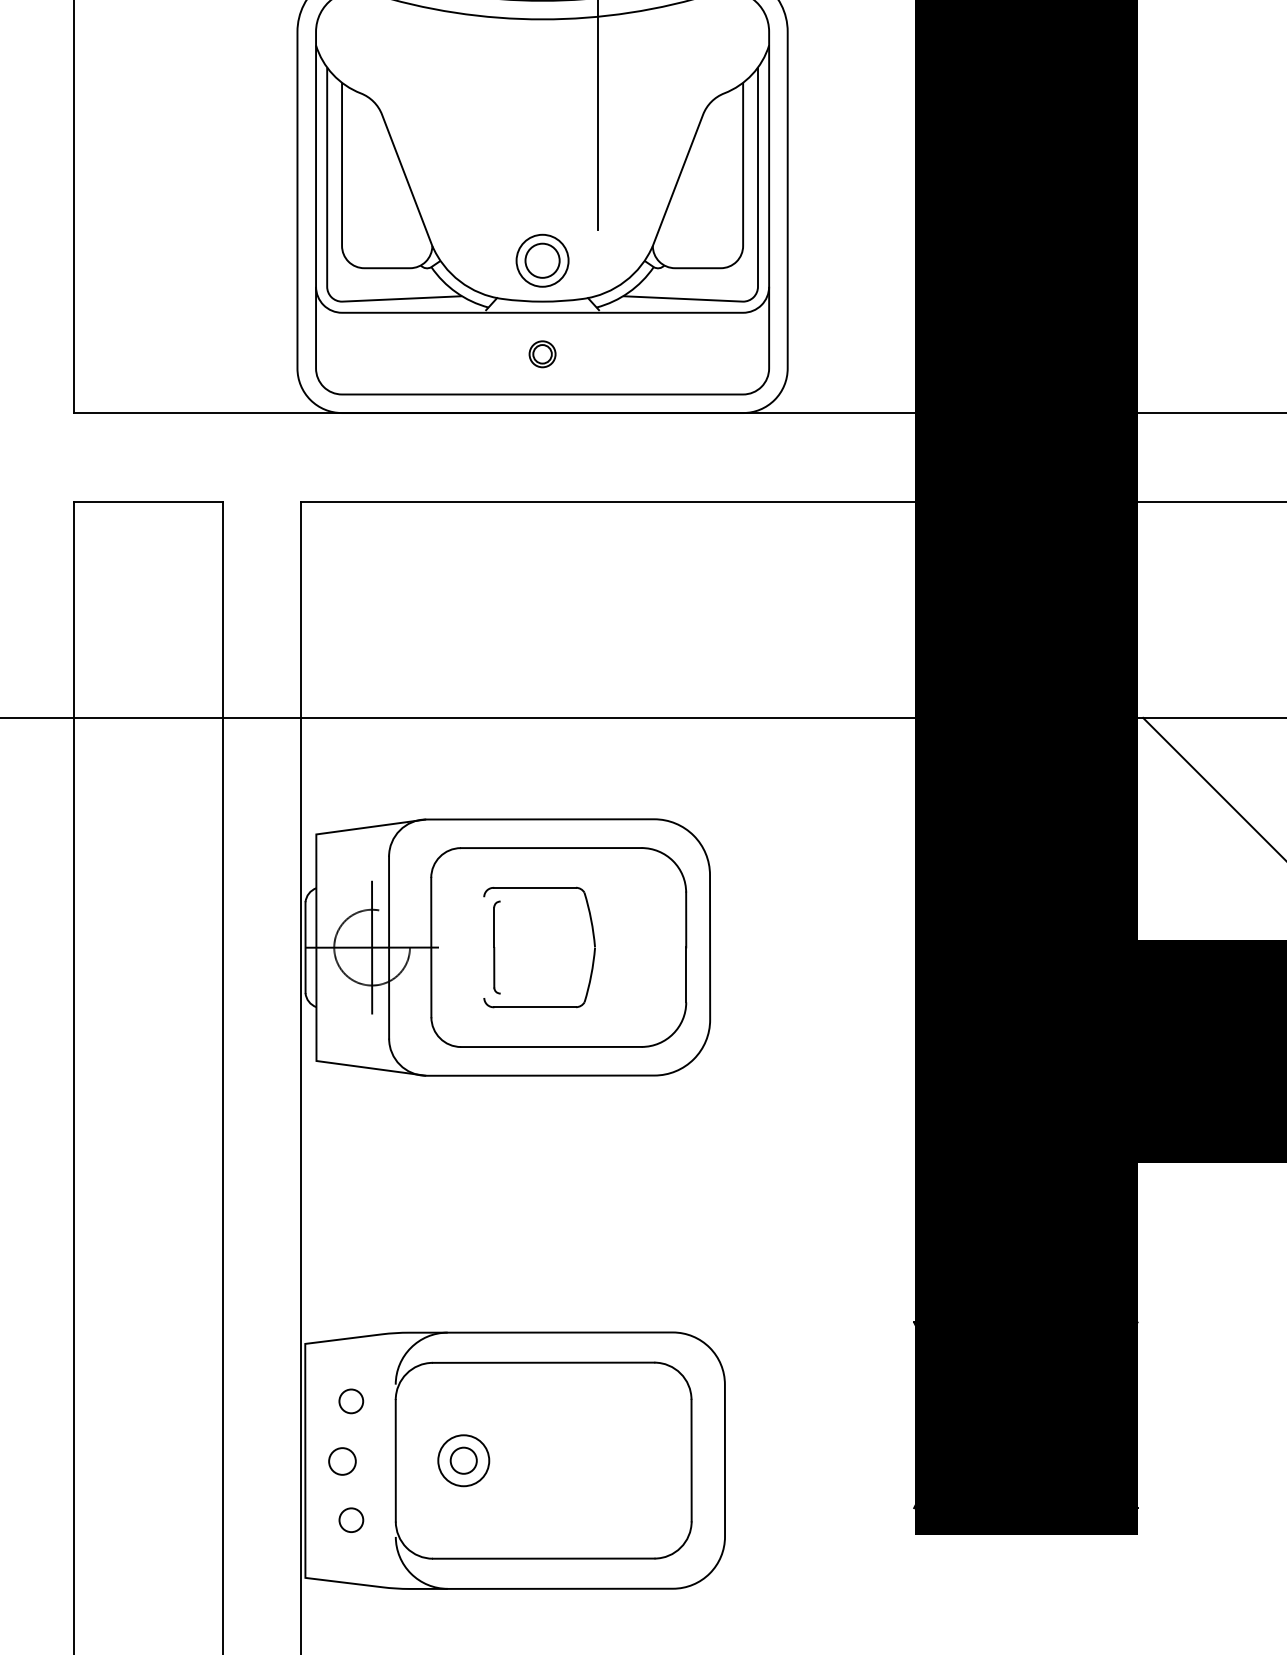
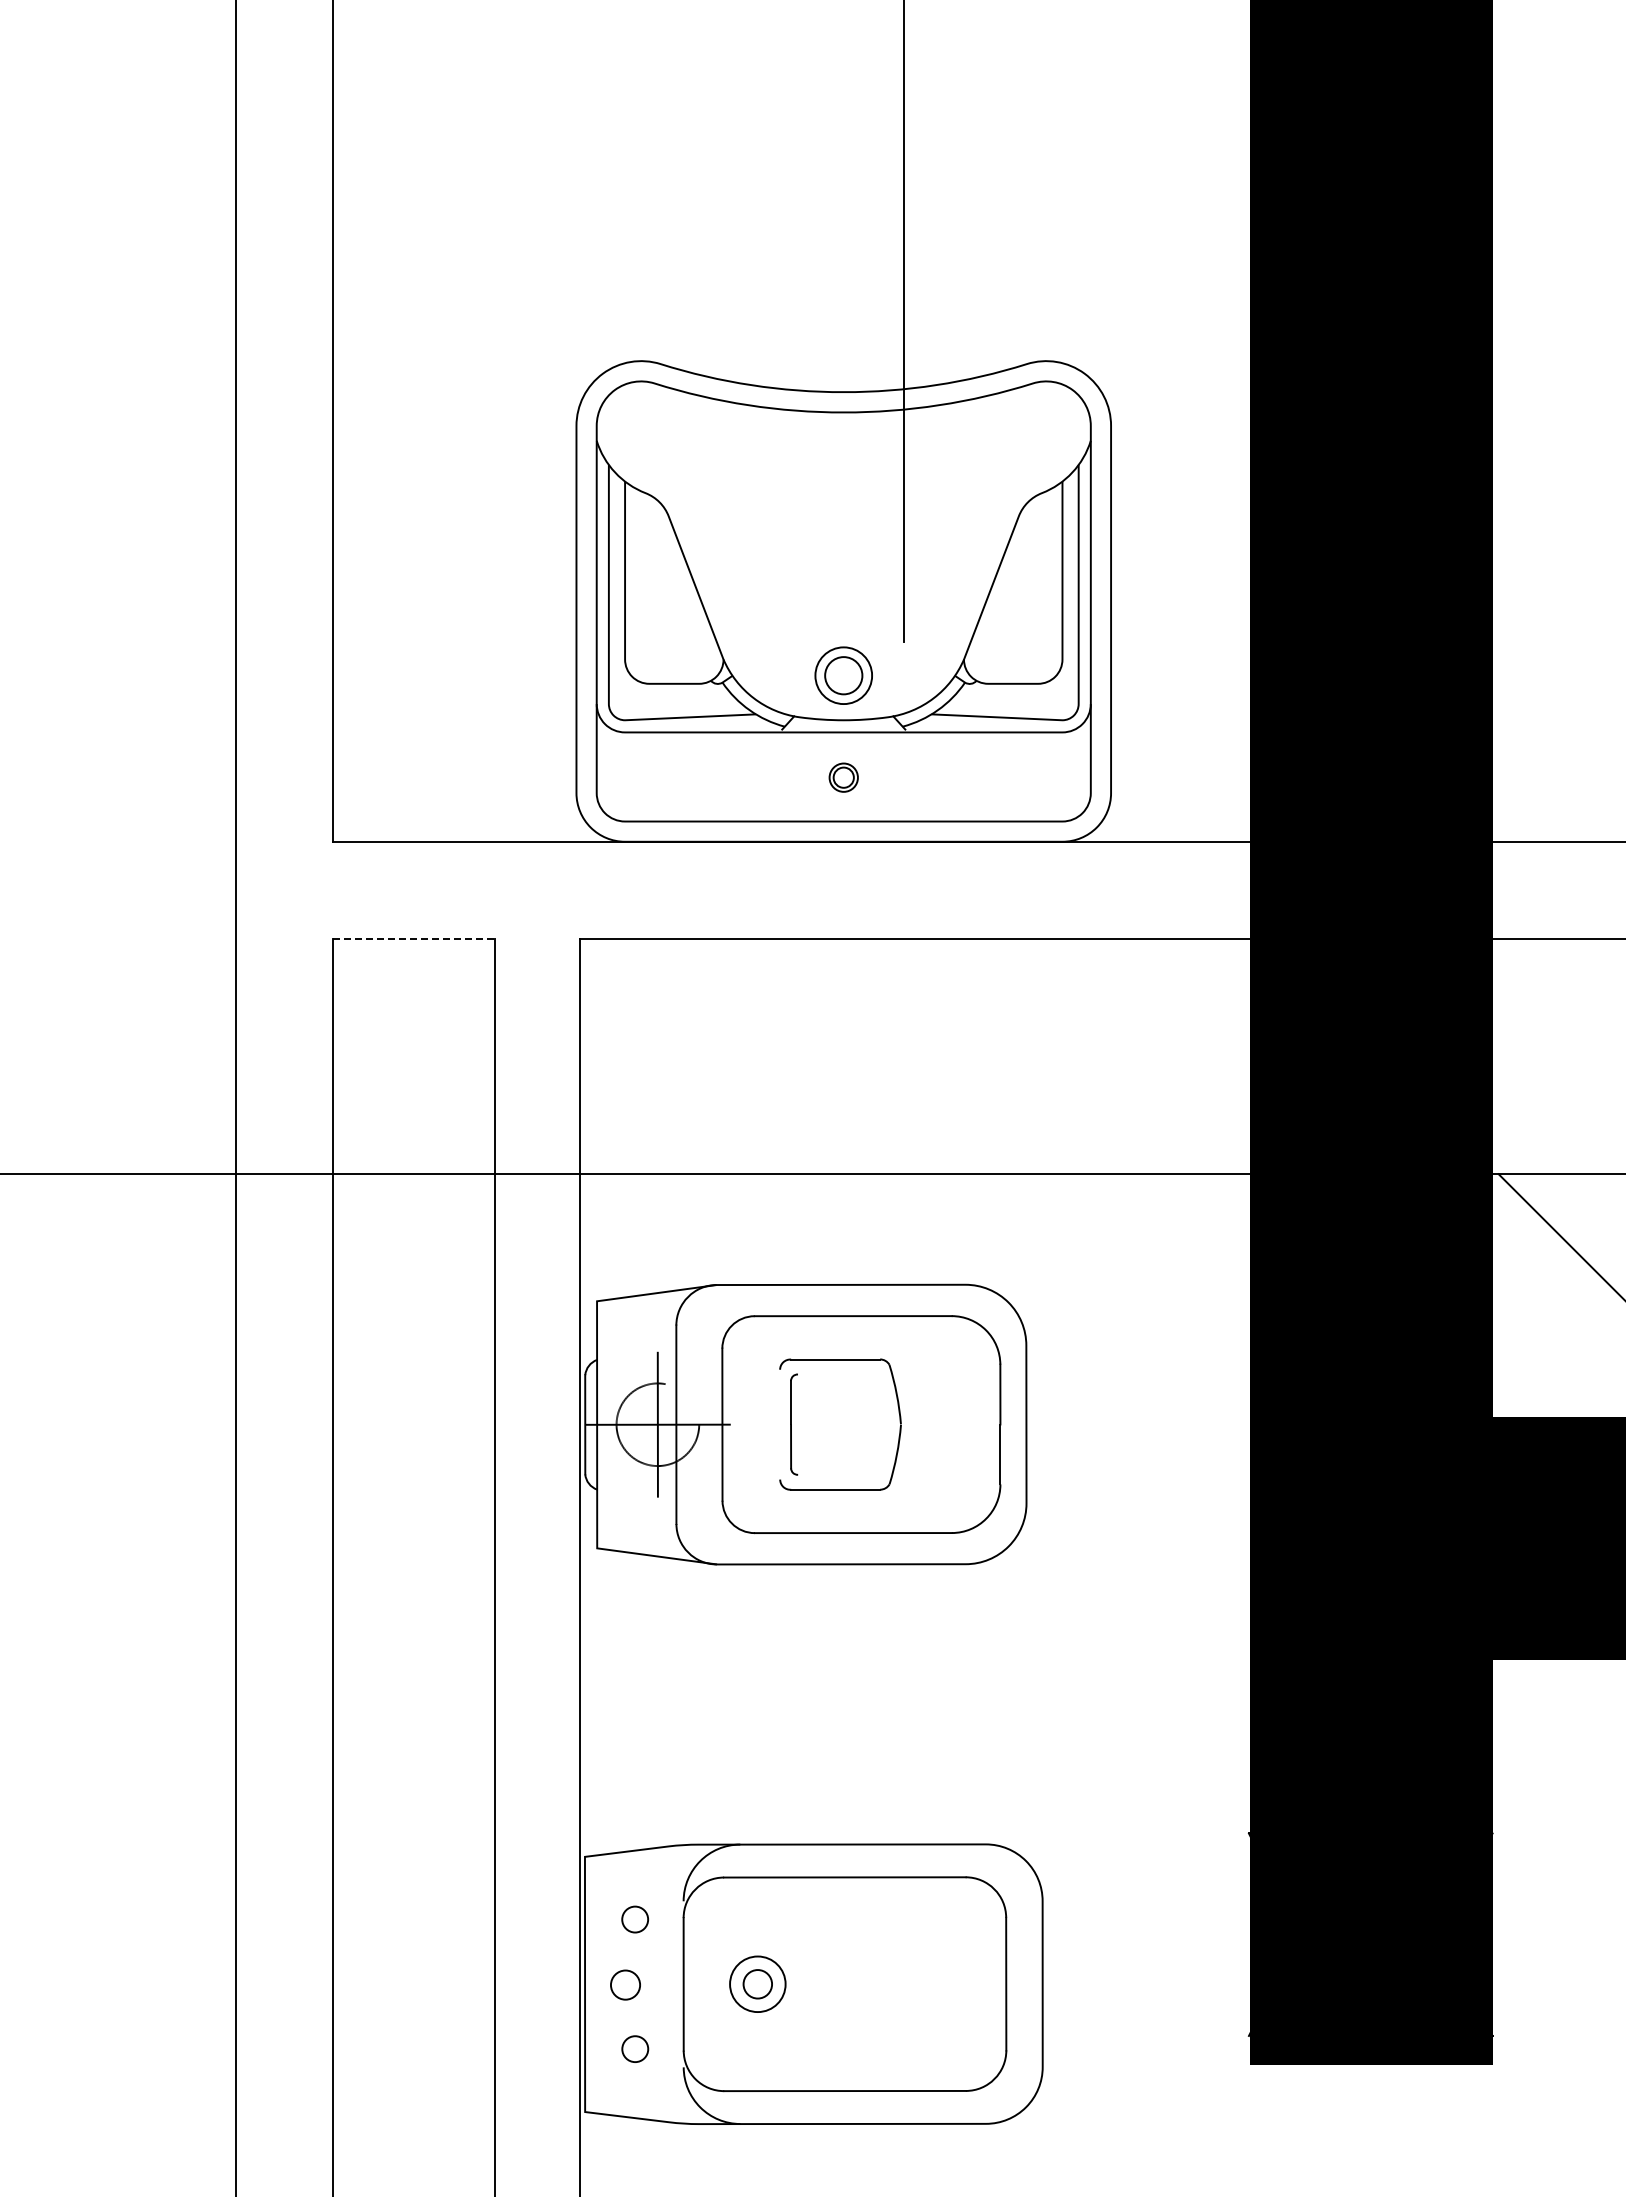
line: (148, 501) -> (414, 938), solid -> dashed

